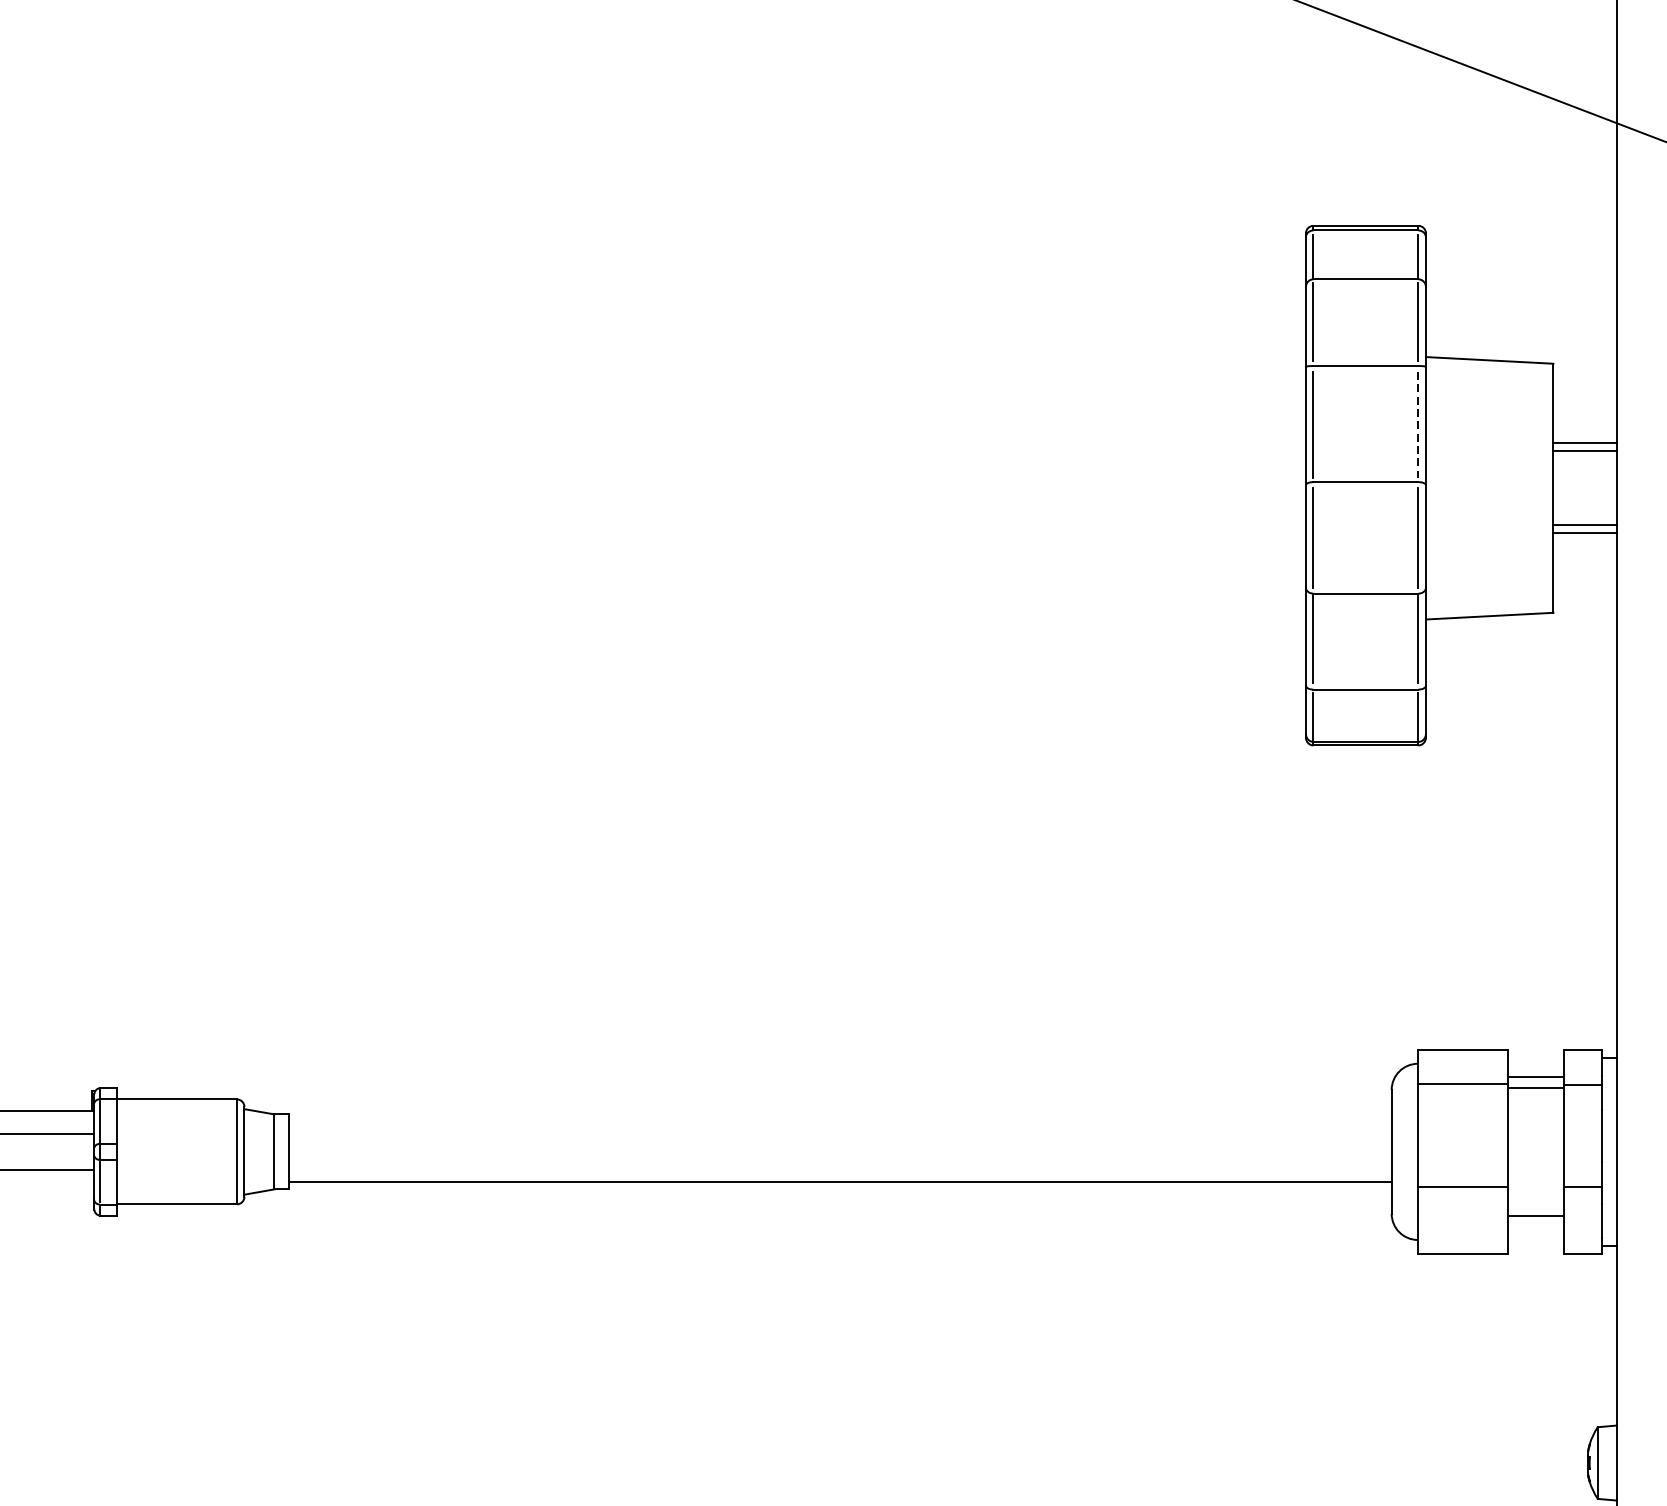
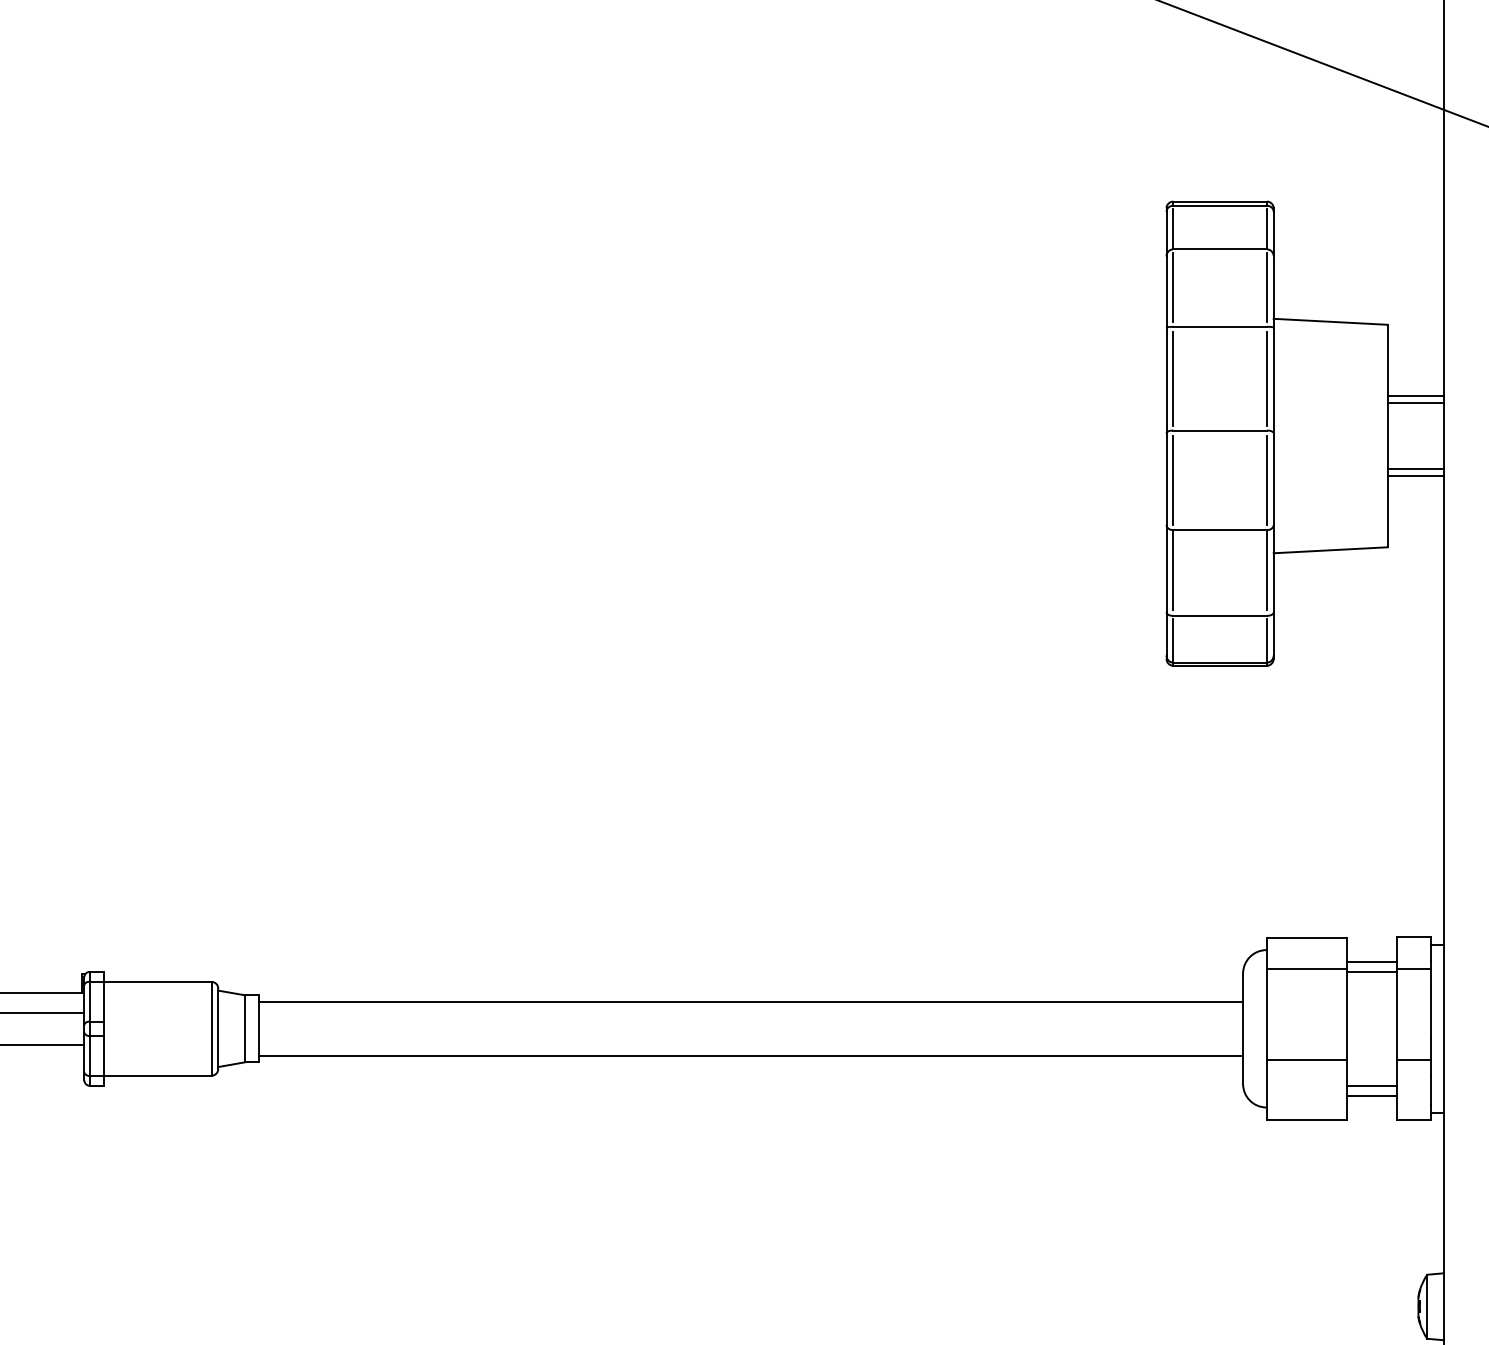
line: (1418, 424) -> (1267, 379), dashed -> solid
line: (840, 1122) -> (750, 1002), added
line: (1535, 1226) -> (1371, 1095), added

